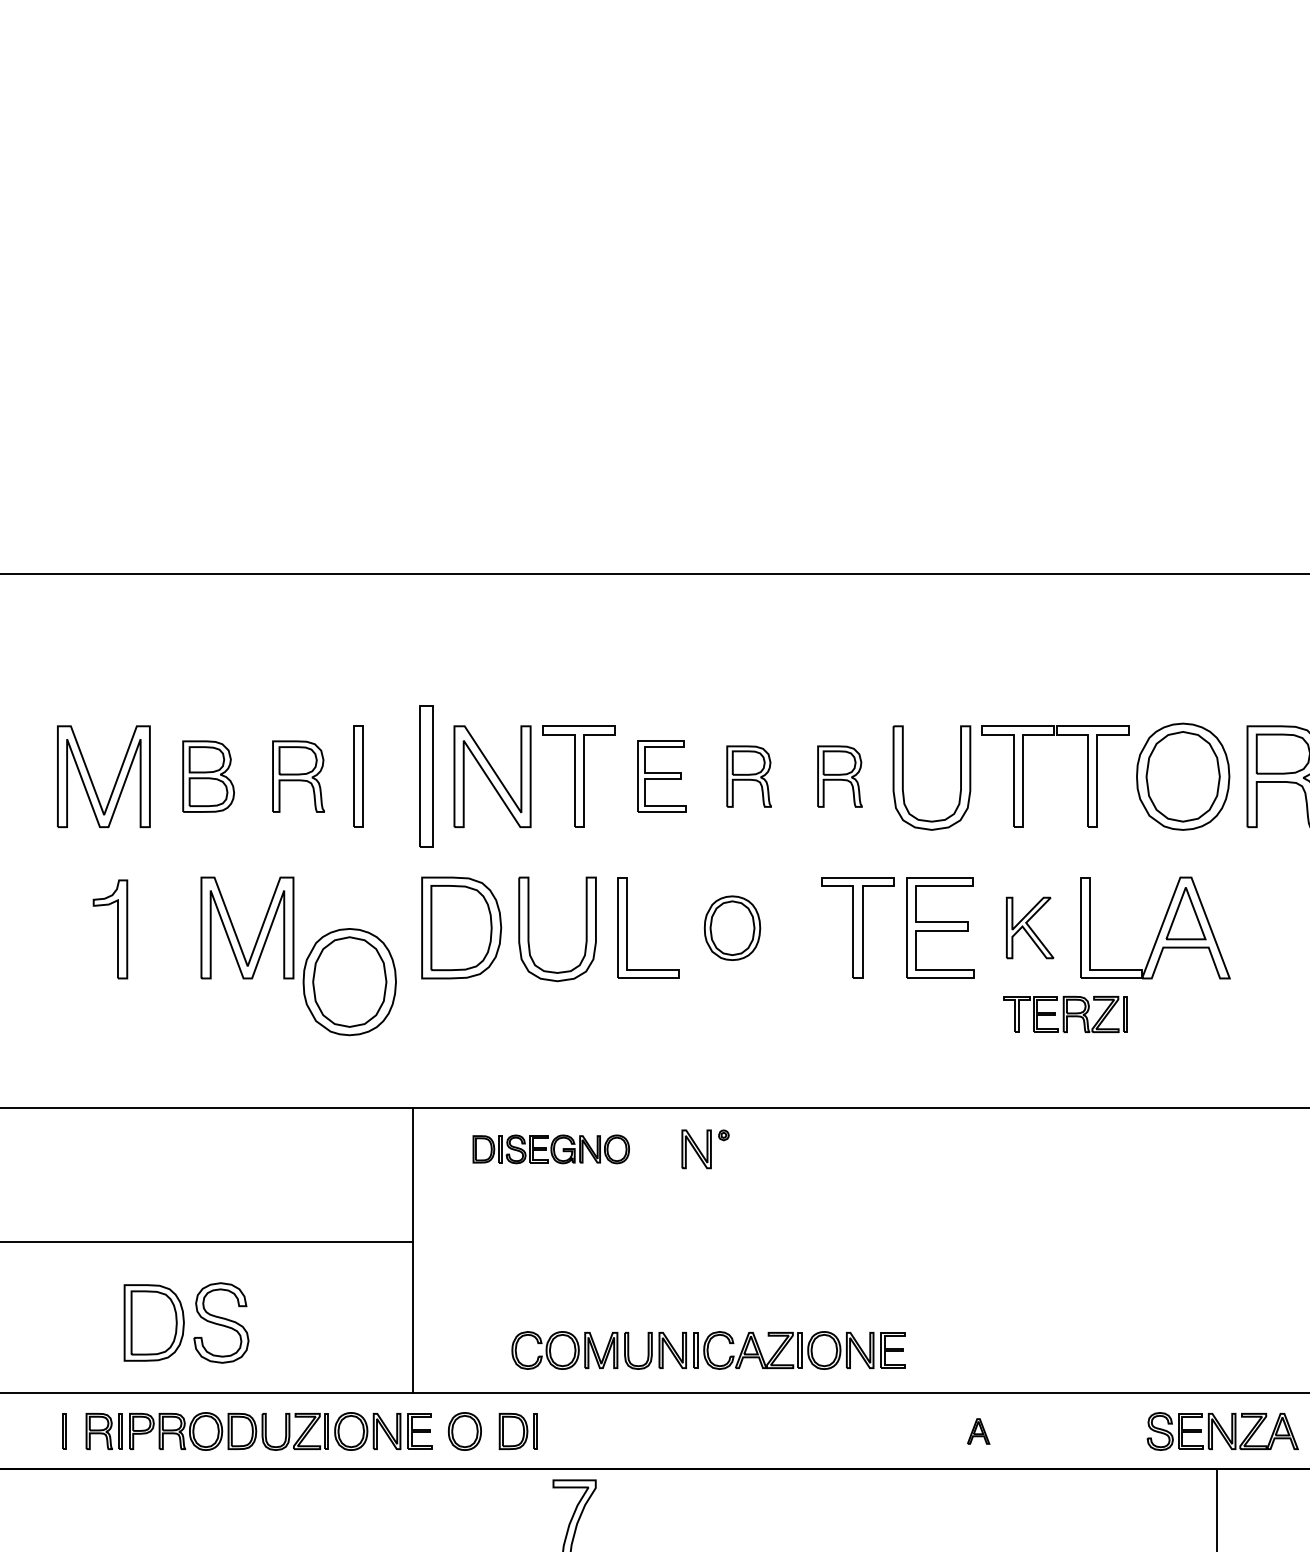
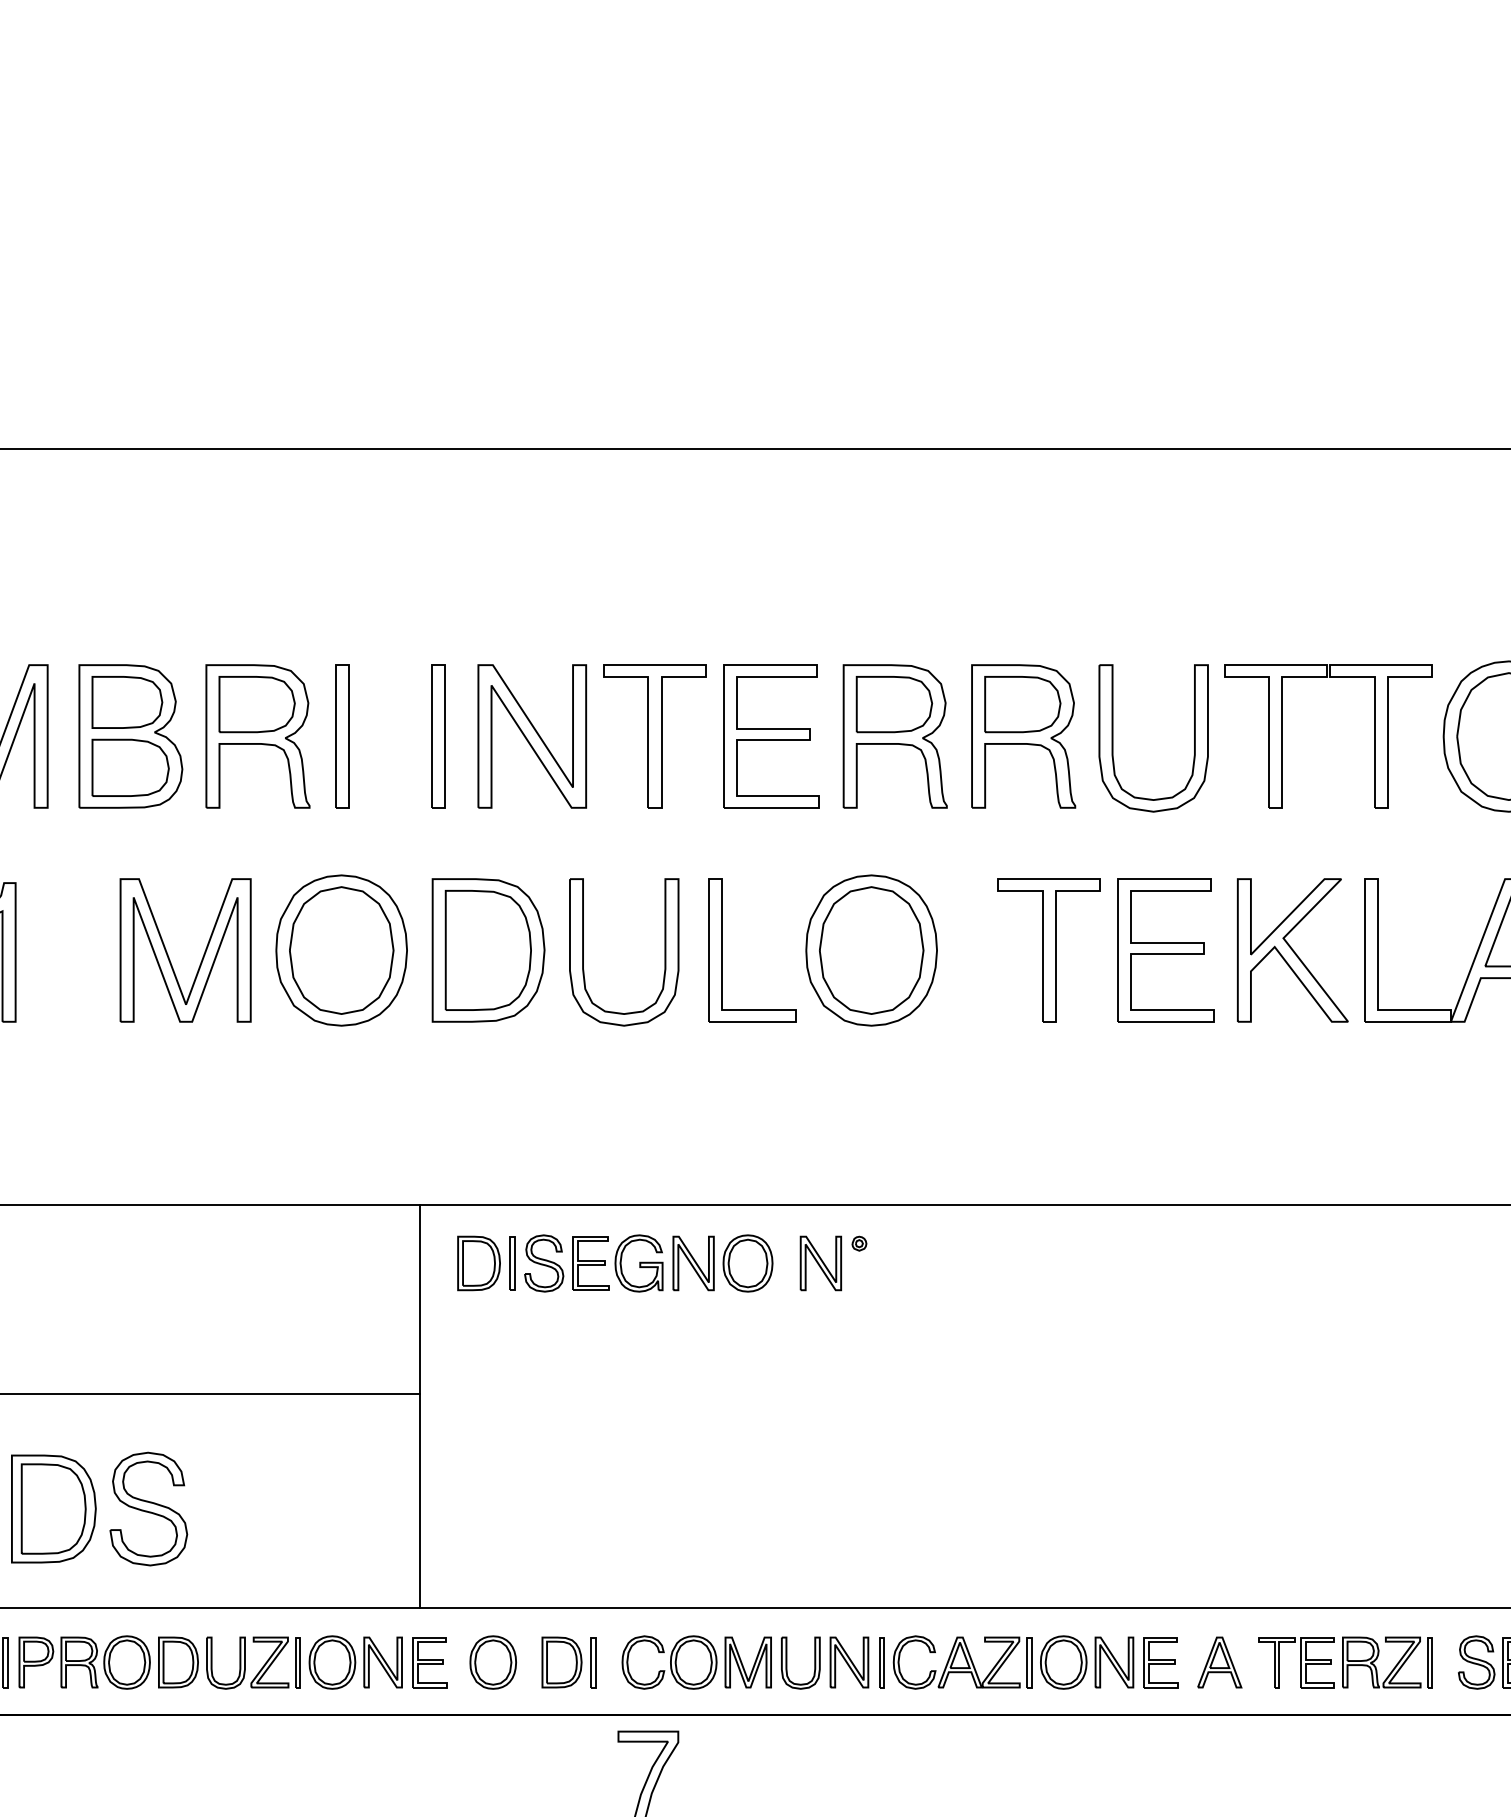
part: (208, 776) -> (130, 736), size x1.43
part: (298, 776) -> (257, 736), size x1.43
part: (426, 776) -> (438, 736), size x0.71
part: (661, 776) -> (771, 736), size x1.43
part: (748, 776) -> (894, 736), size x1.67
part: (839, 776) -> (1022, 736), size x1.67
part: (1029, 927) -> (1291, 949), size x1.67
part: (732, 928) -> (871, 951), size x1.67
part: (349, 982) -> (341, 951), moved
part: (1065, 1014) -> (1345, 1662), moved
part: (551, 1149) -> (615, 1263), size x1.43
part: (708, 1350) -> (899, 1662), moved
part: (978, 1431) -> (1219, 1662), size x1.43

